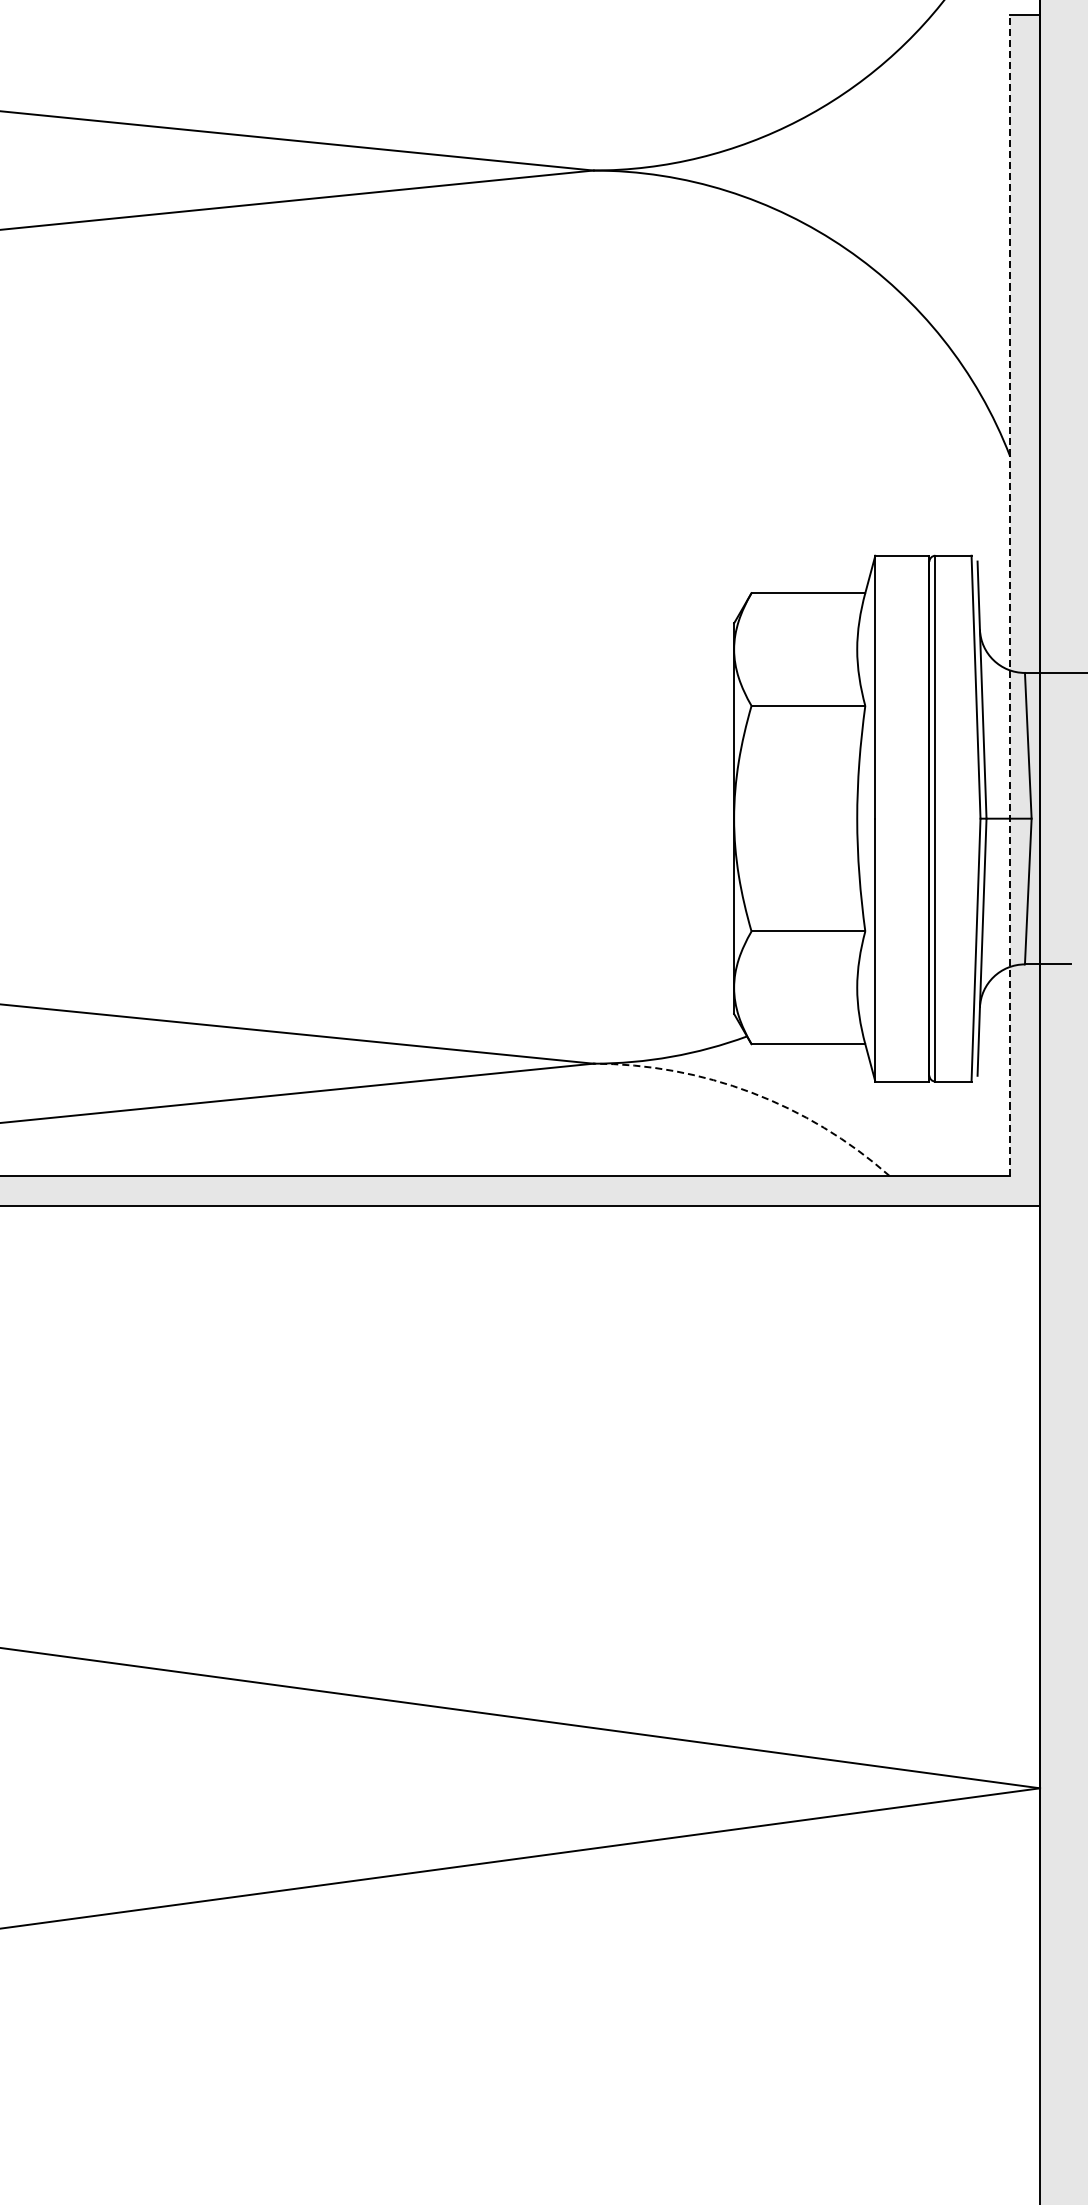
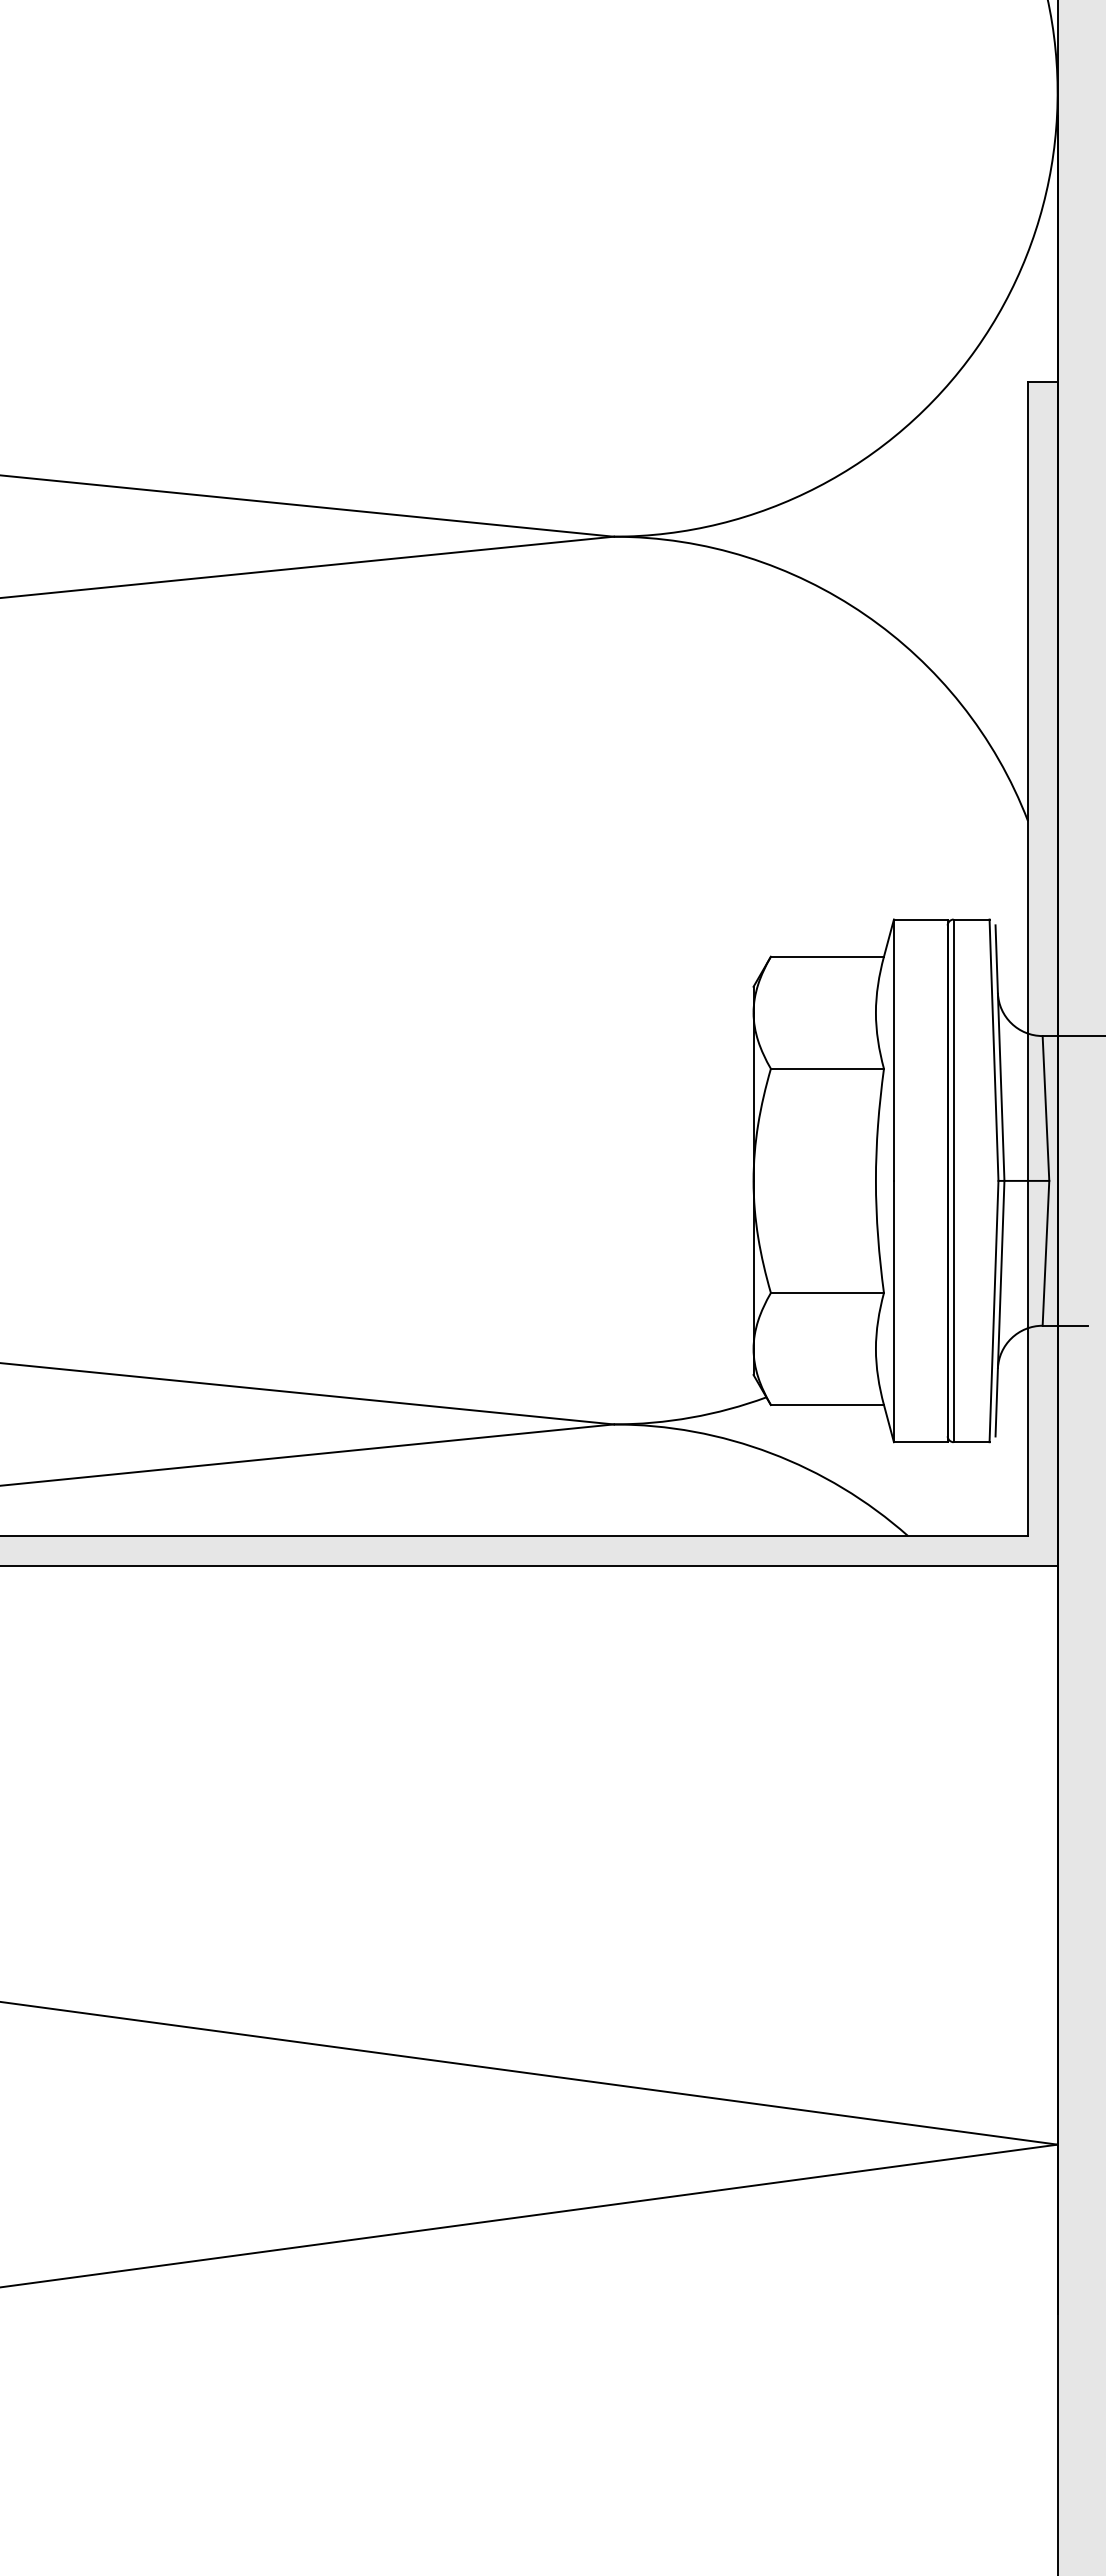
line: (1010, 594) -> (1028, 958), dashed -> solid
arc: (752, 1092) -> (771, 1453), dashed -> solid

